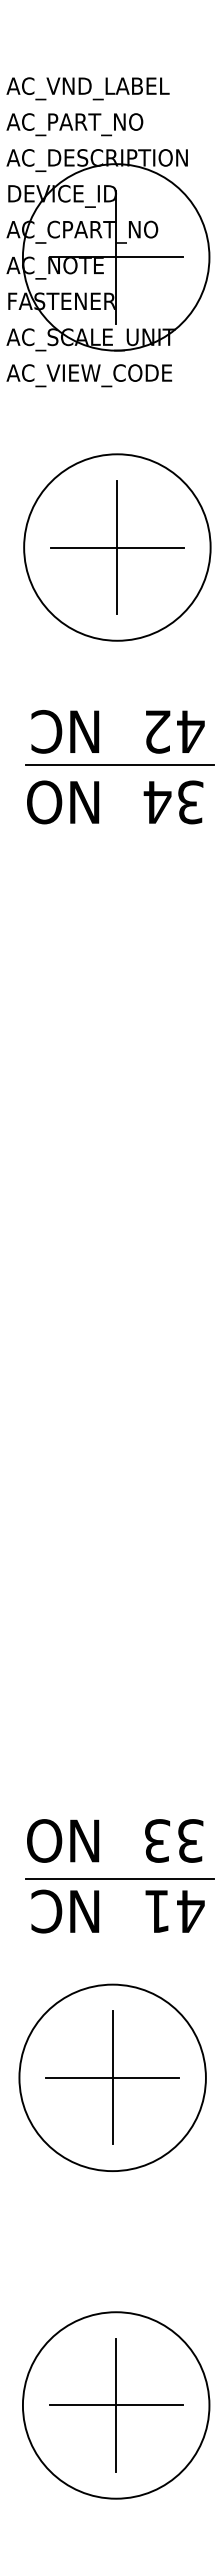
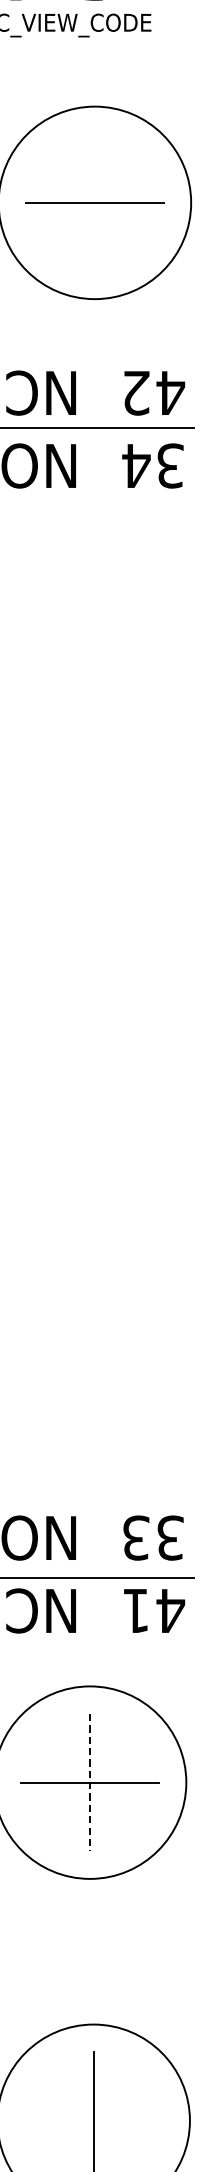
line: (117, 547) -> (95, 202), removed
line: (112, 2077) -> (89, 1782), solid -> dashed
line: (115, 2405) -> (92, 2120), removed

